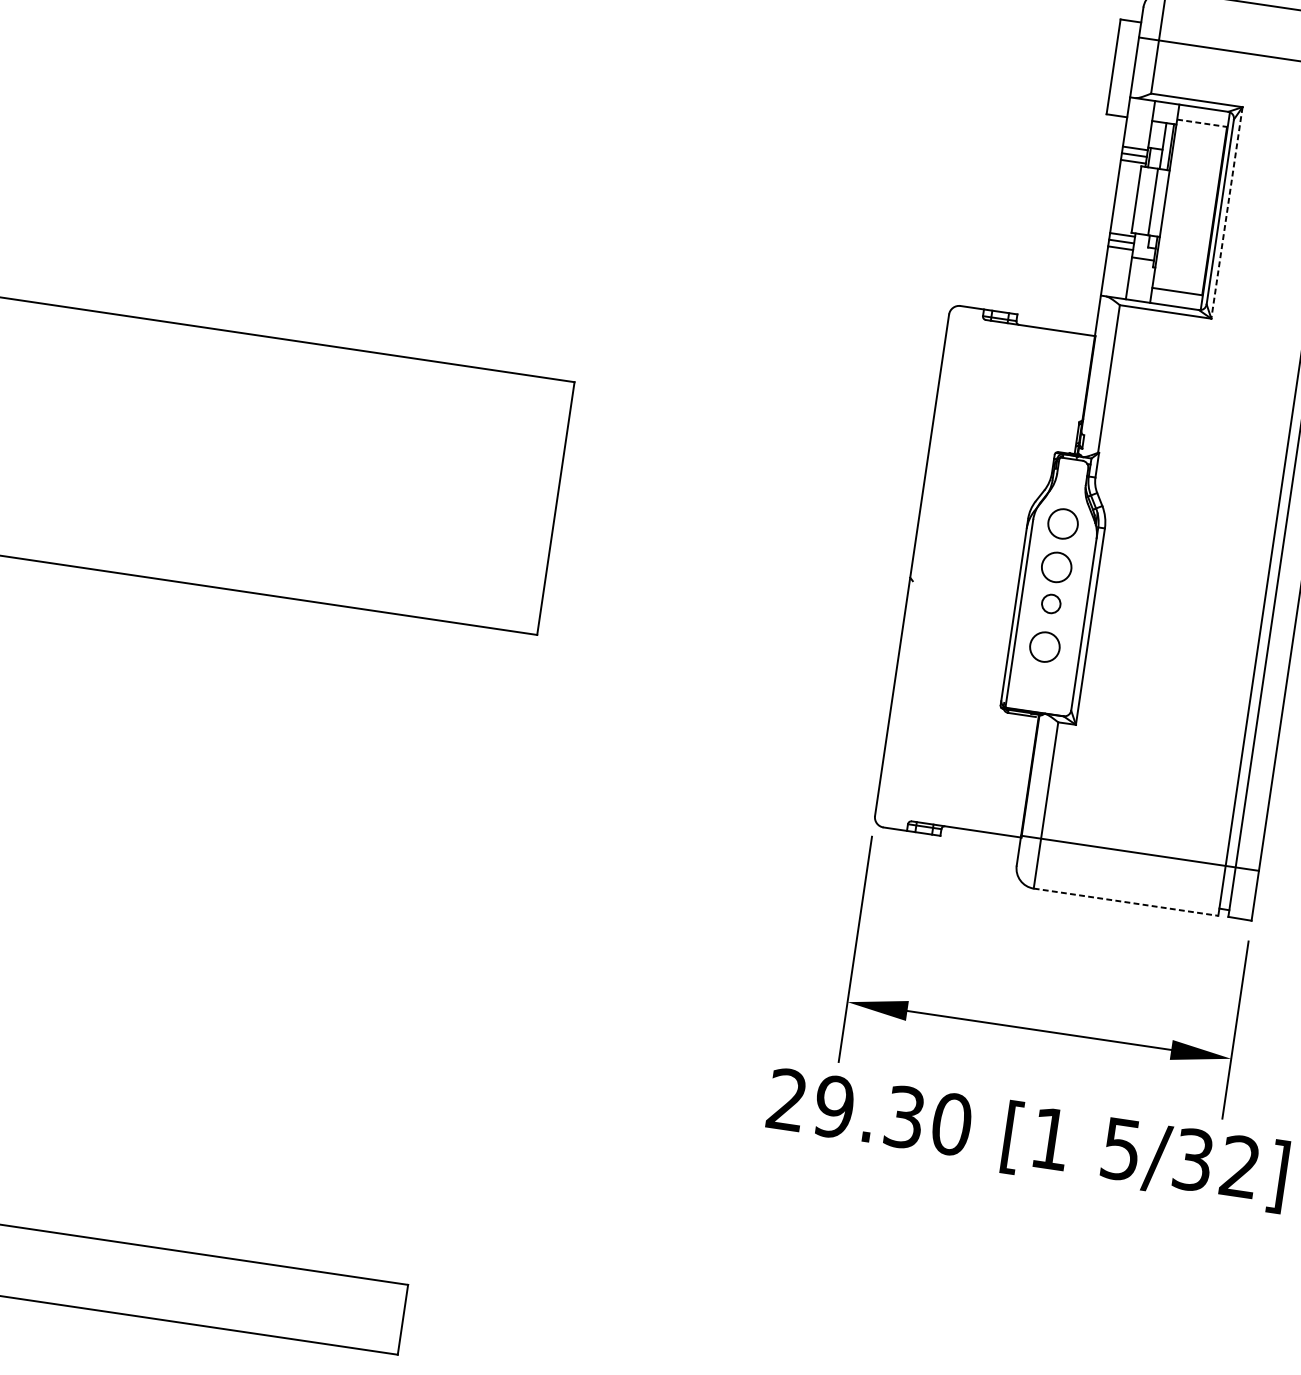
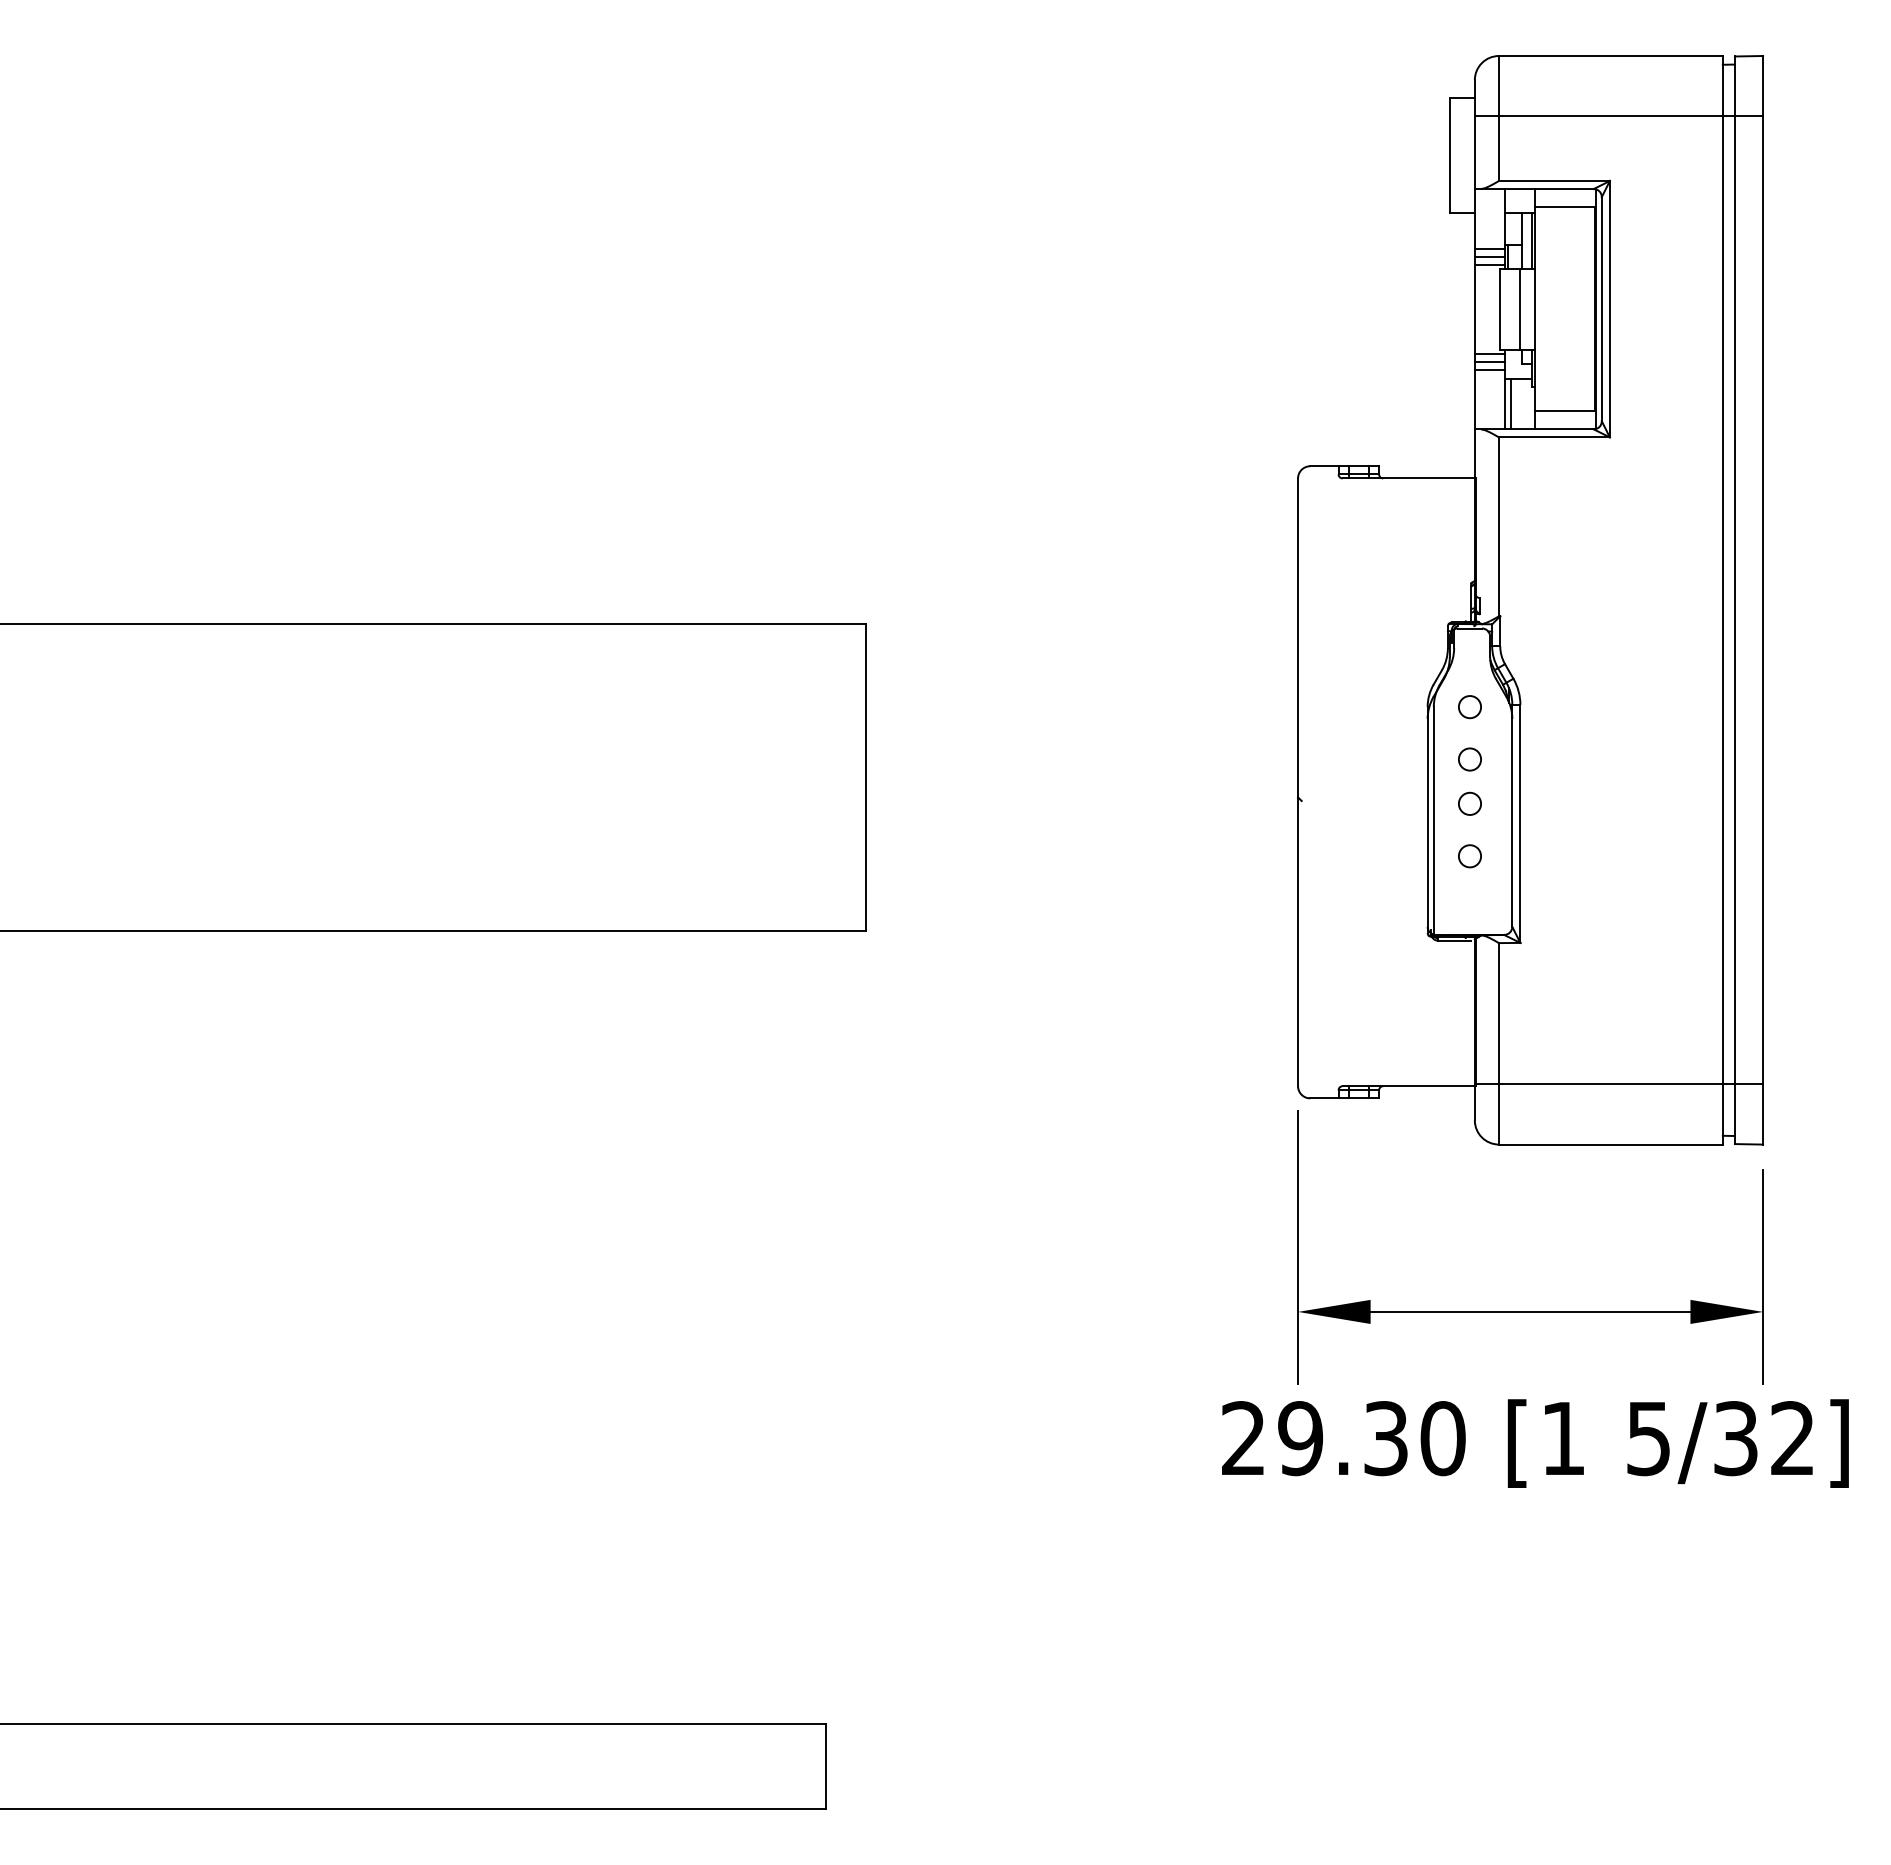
line: (1202, 123) -> (1565, 207), dashed -> solid
line: (1226, 213) -> (1609, 309), dashed -> solid
line: (1134, 278) -> (1511, 403), added
circle: (1062, 524) -> (1469, 707), size x0.62
circle: (1056, 567) -> (1469, 759), size x0.62
circle: (1044, 647) -> (1469, 856), size x0.62
line: (1125, 902) -> (1610, 1144), dashed -> solid

